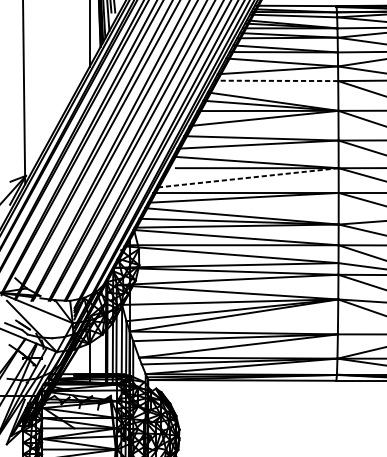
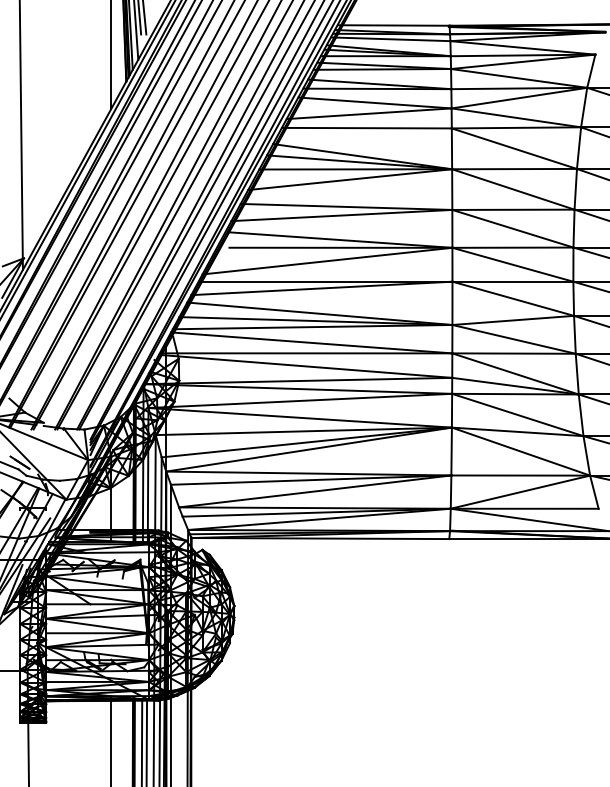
line: (275, 81) -> (366, 128), dashed -> solid
line: (247, 178) -> (327, 261), dashed -> solid

